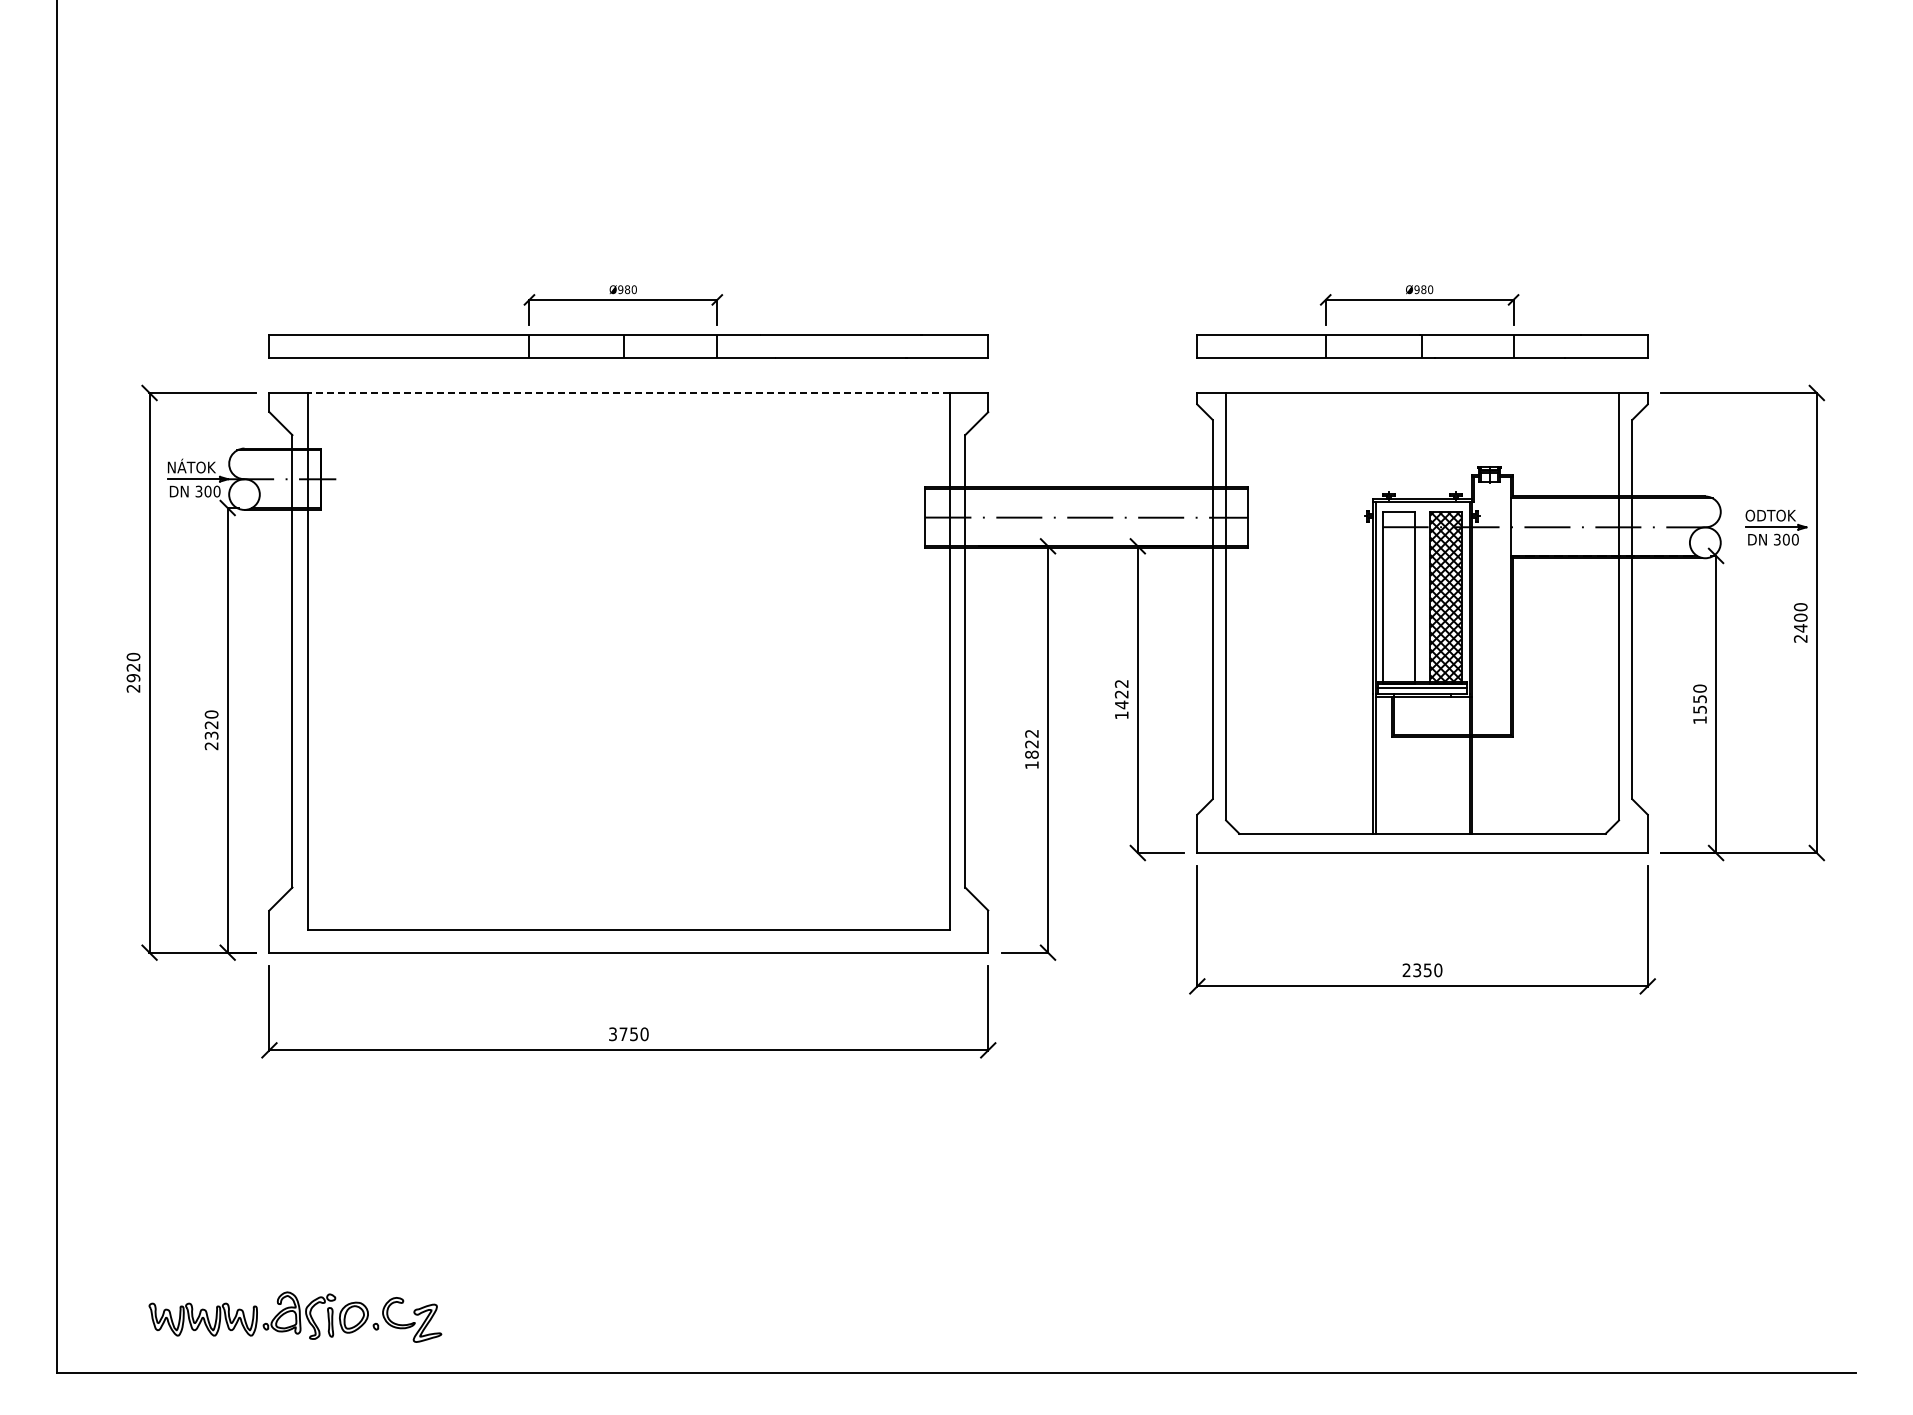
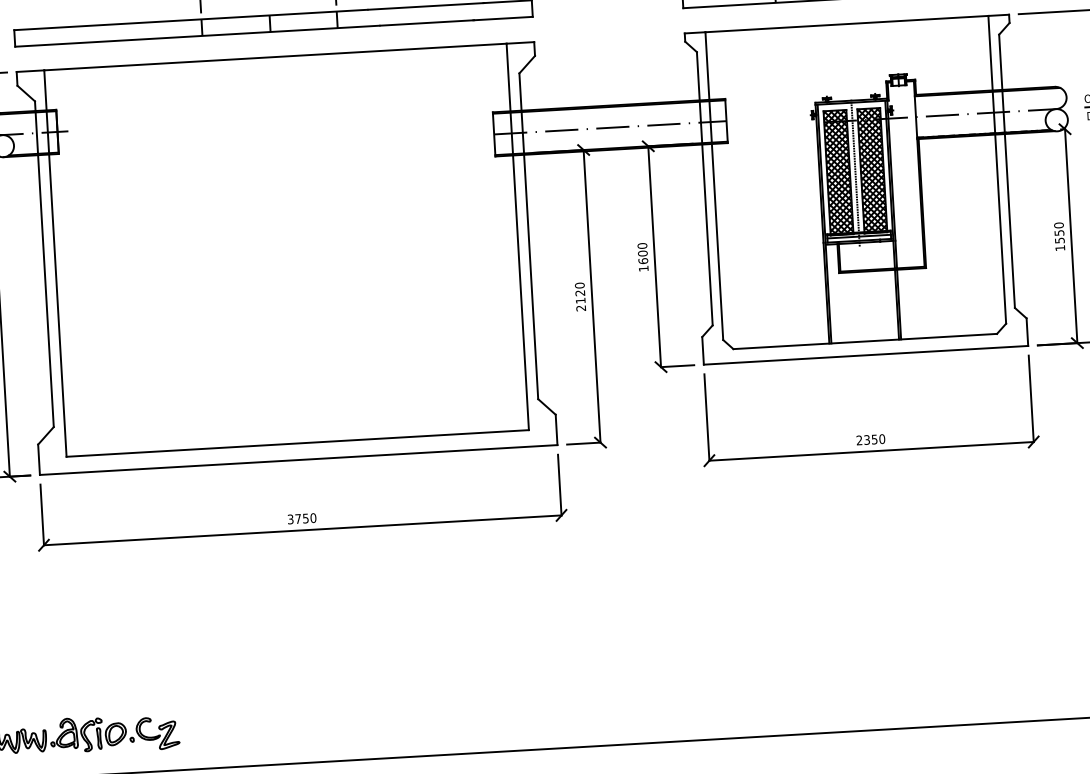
line: (628, 393) -> (275, 57), dashed -> solid
hatch: (1398, 597) -> (838, 172), added
line: (1422, 599) -> (855, 172), added
text: (1121, 694) -> (642, 253), 1422 -> 1600
text: (1031, 749) -> (580, 297), 1822 -> 2120

